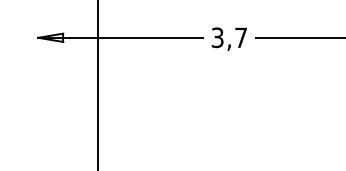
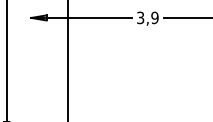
text: (240, 37) -> (154, 17), 3,7 -> 3,9

